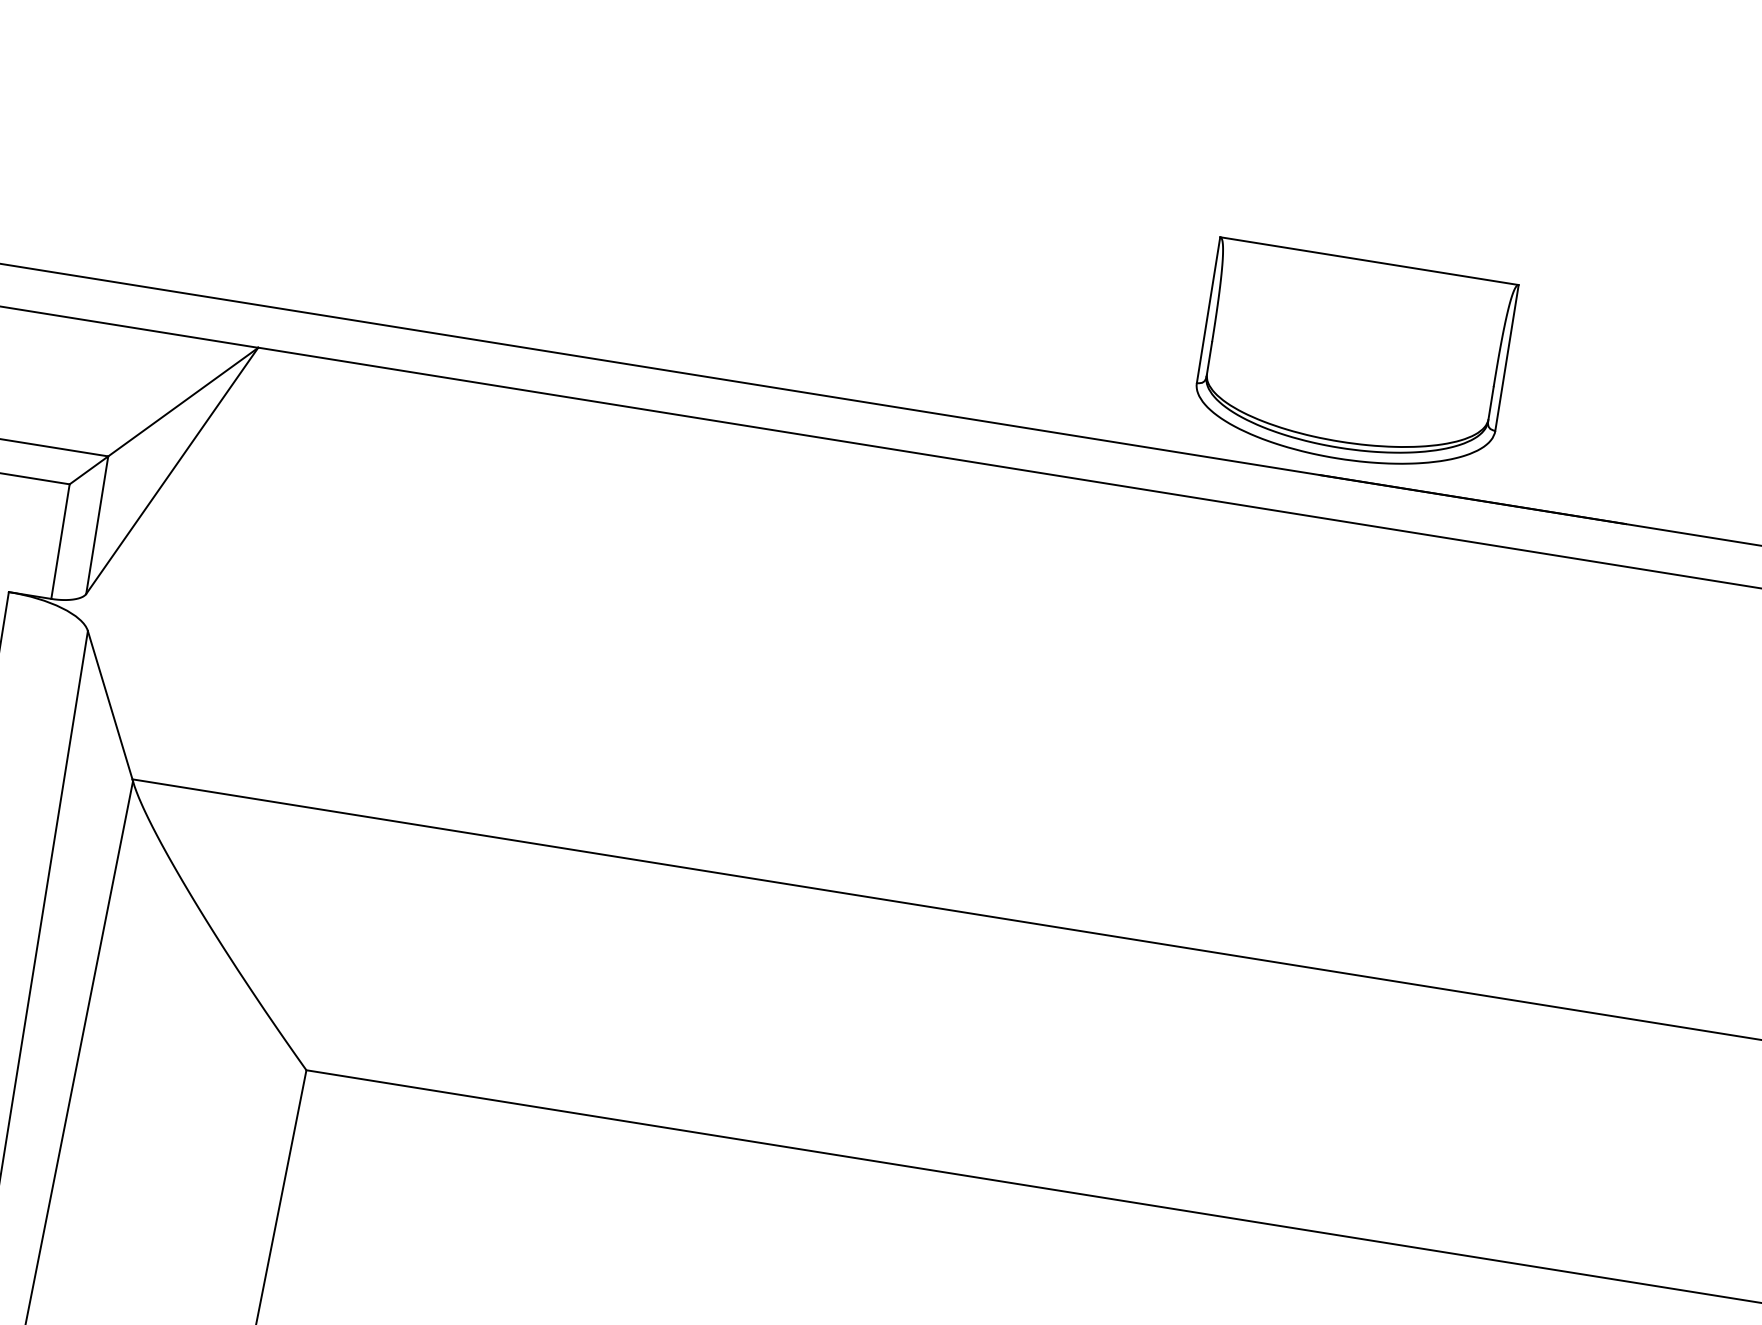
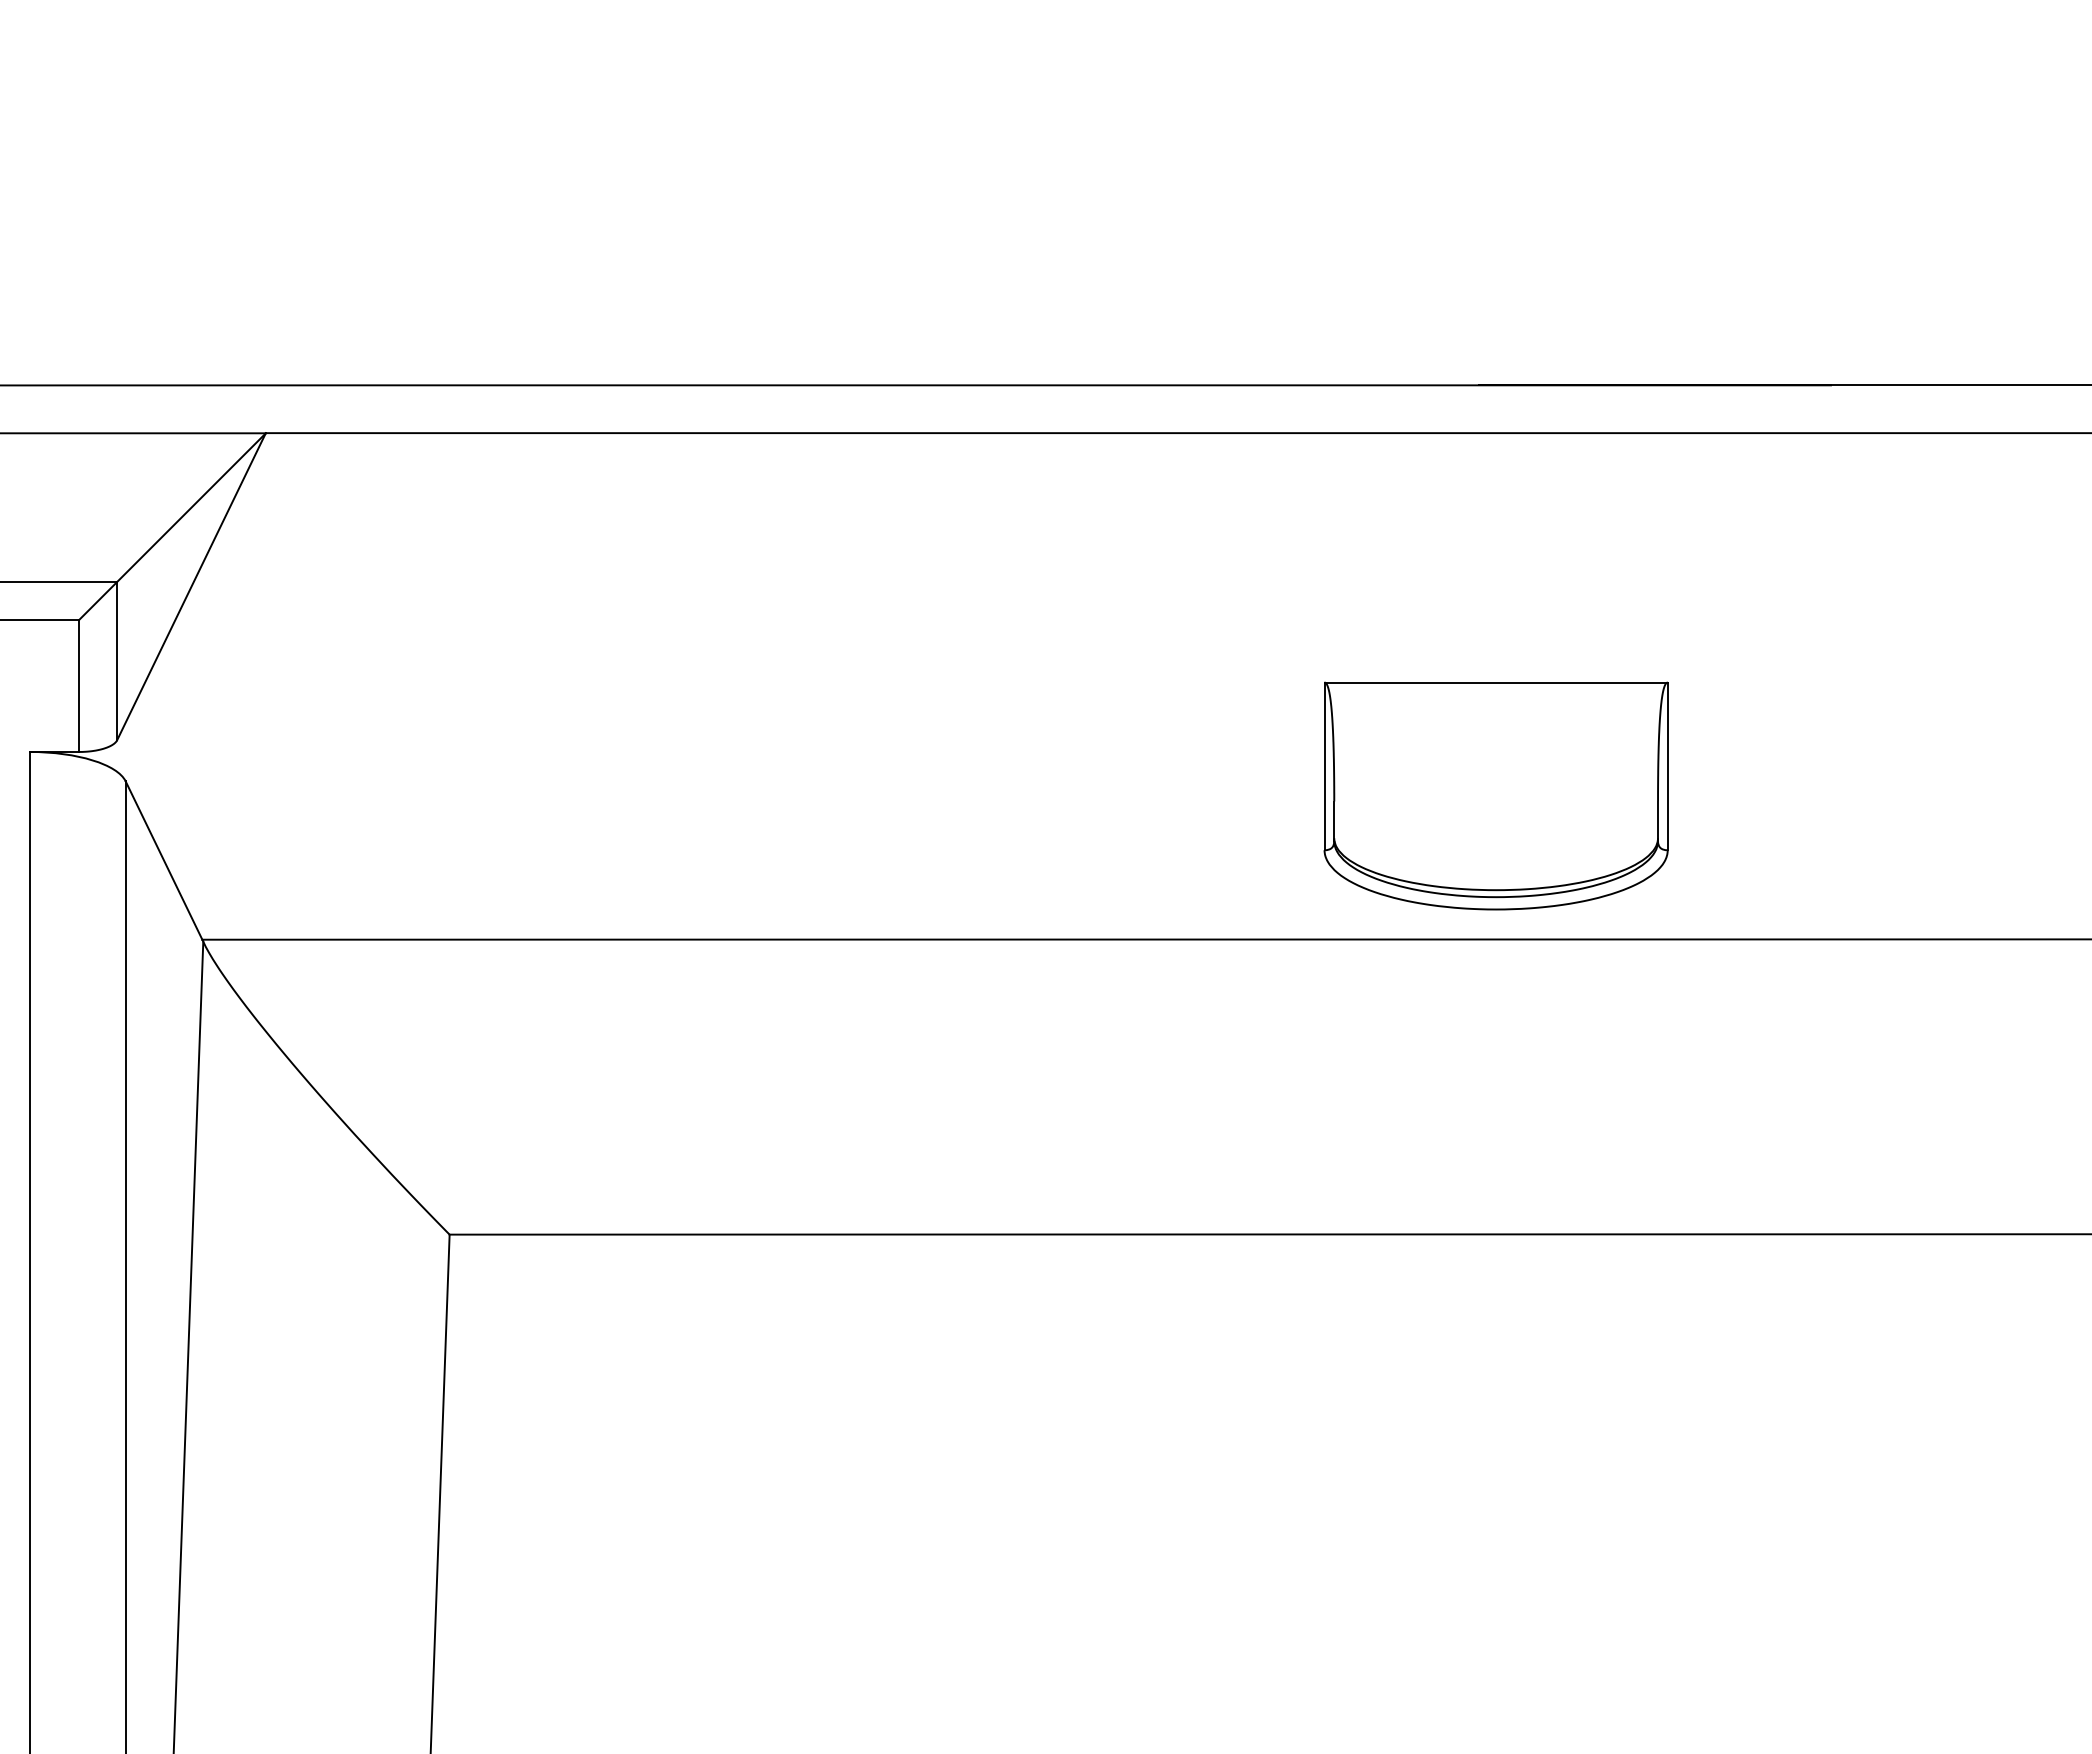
part: (1353, 359) -> (1495, 795), moved

